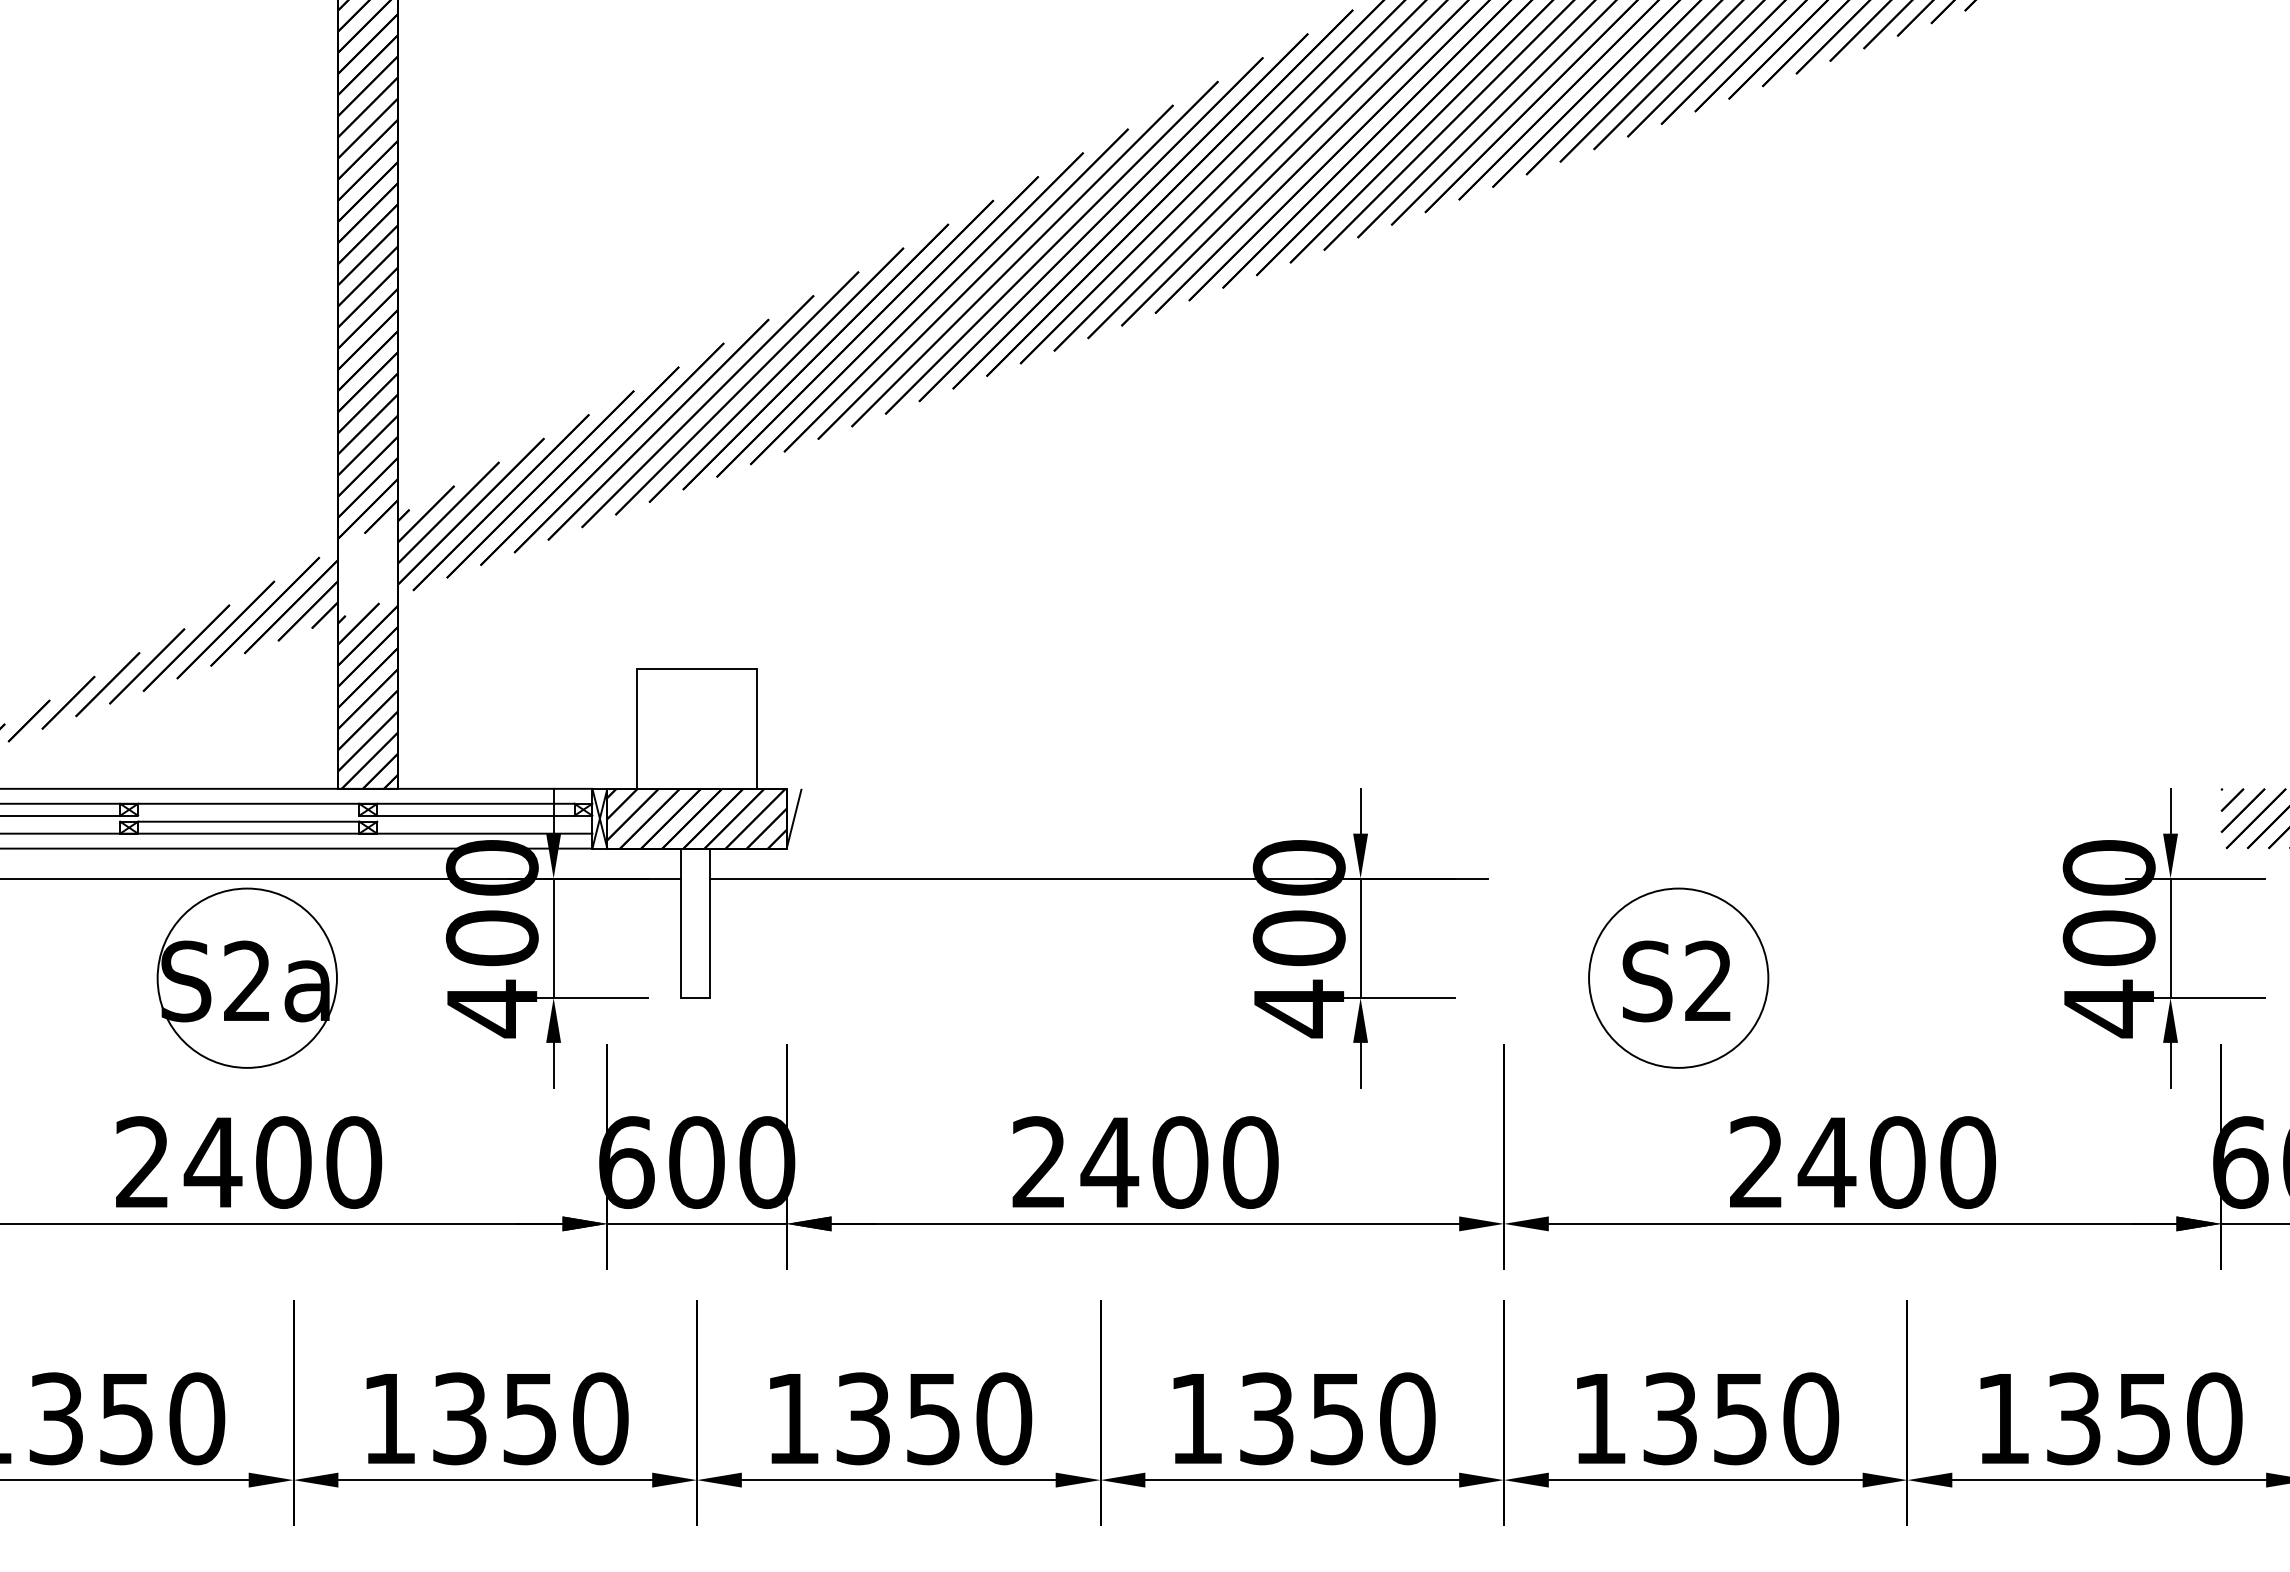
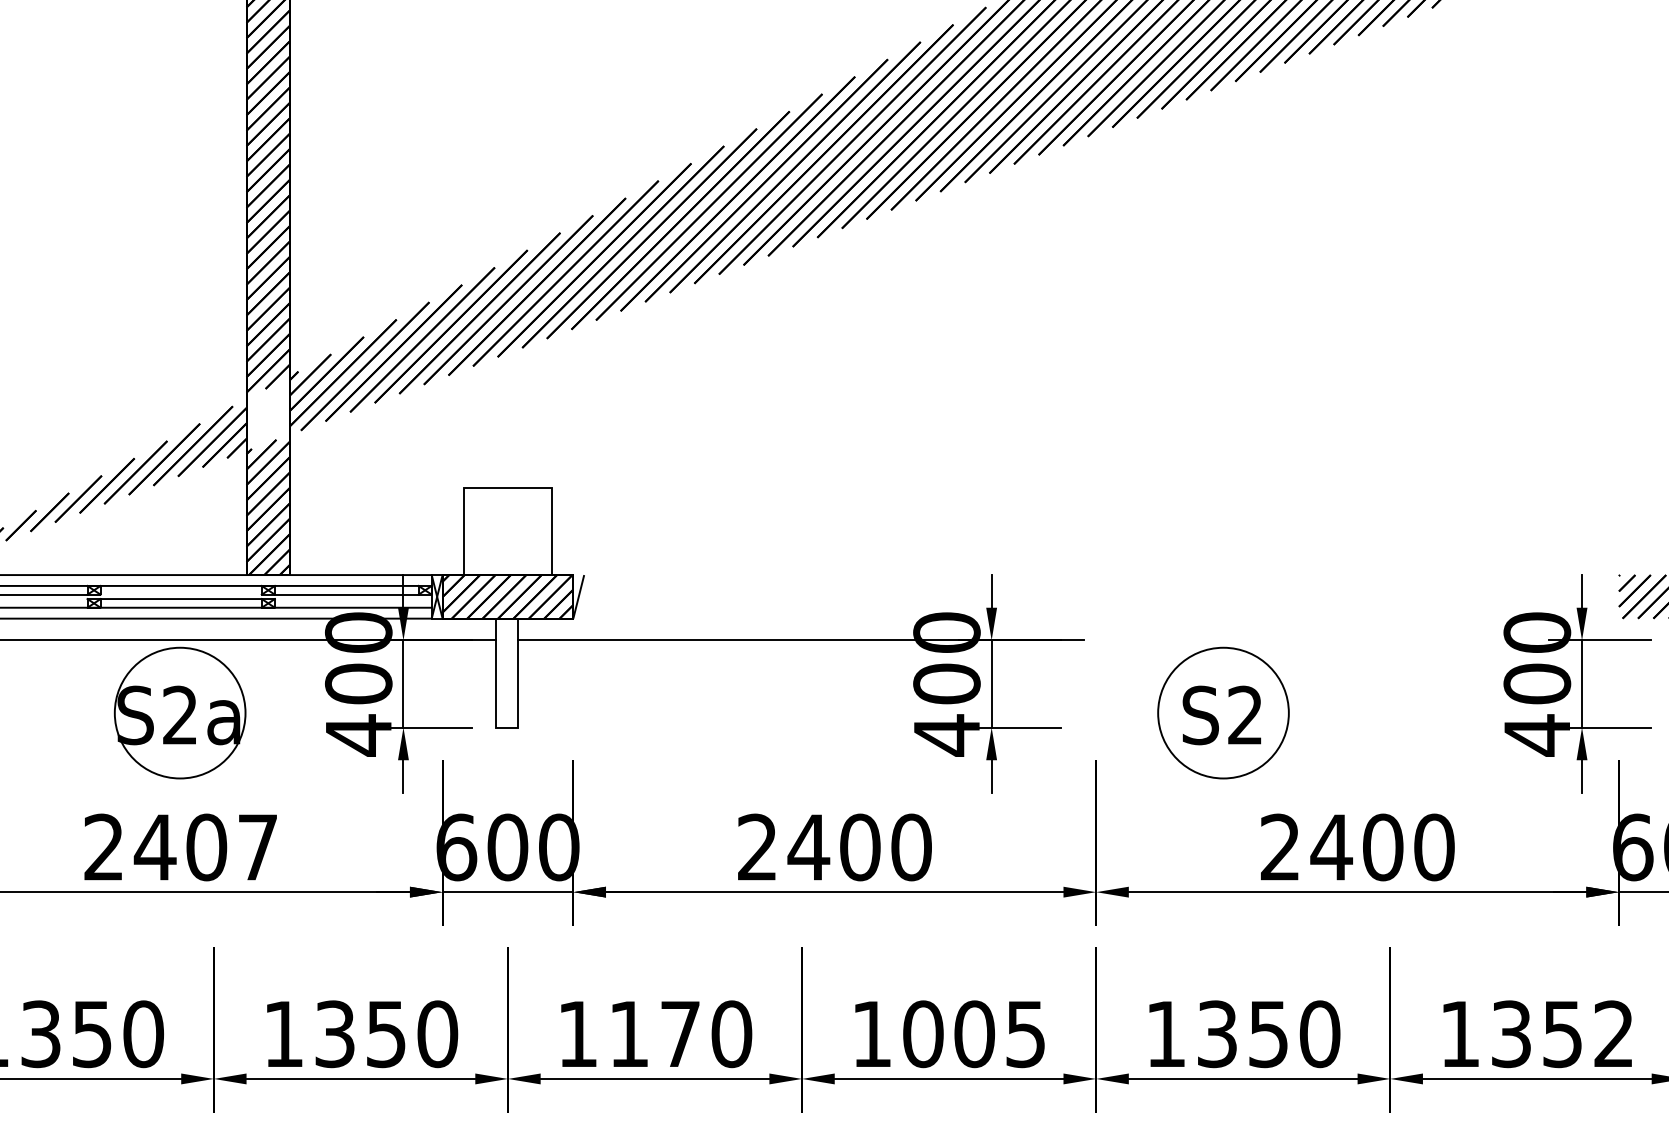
text: (354, 1162) -> (258, 847), 2400 -> 2407
text: (897, 1418) -> (654, 1034), 1350 -> 1170
text: (1337, 1418) -> (974, 1034), 1350 -> 1005
text: (2214, 1418) -> (1614, 1034), 1350 -> 1352

